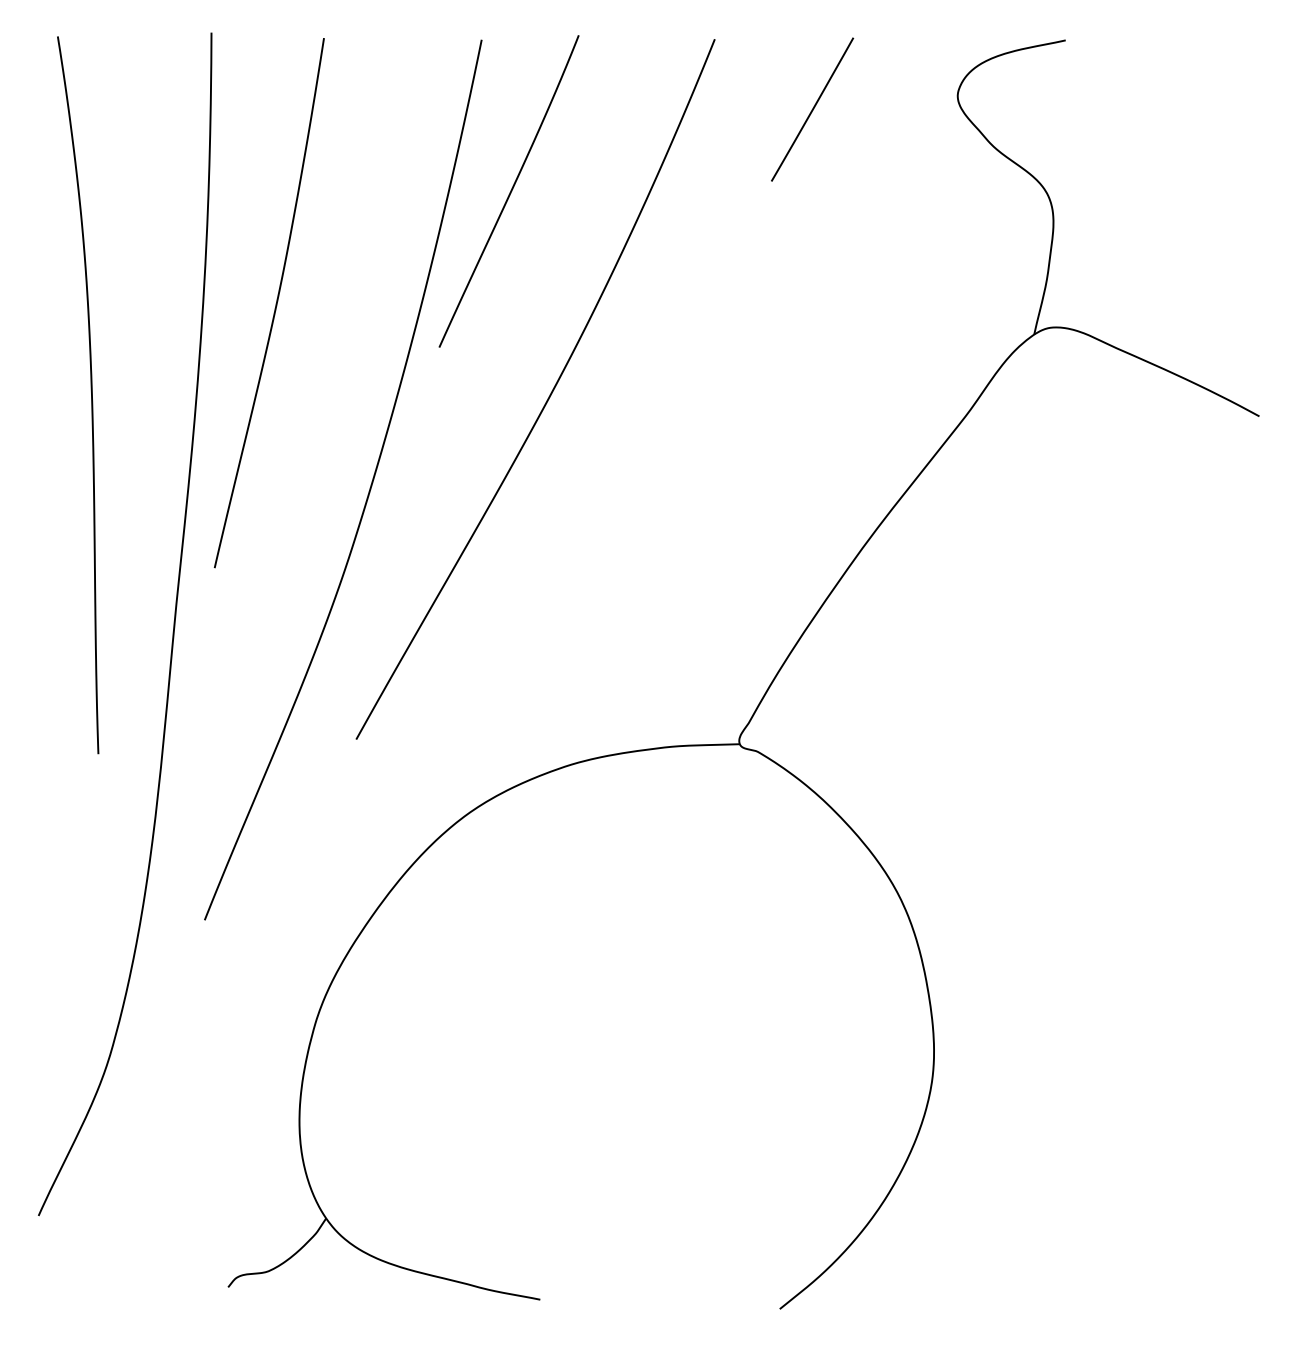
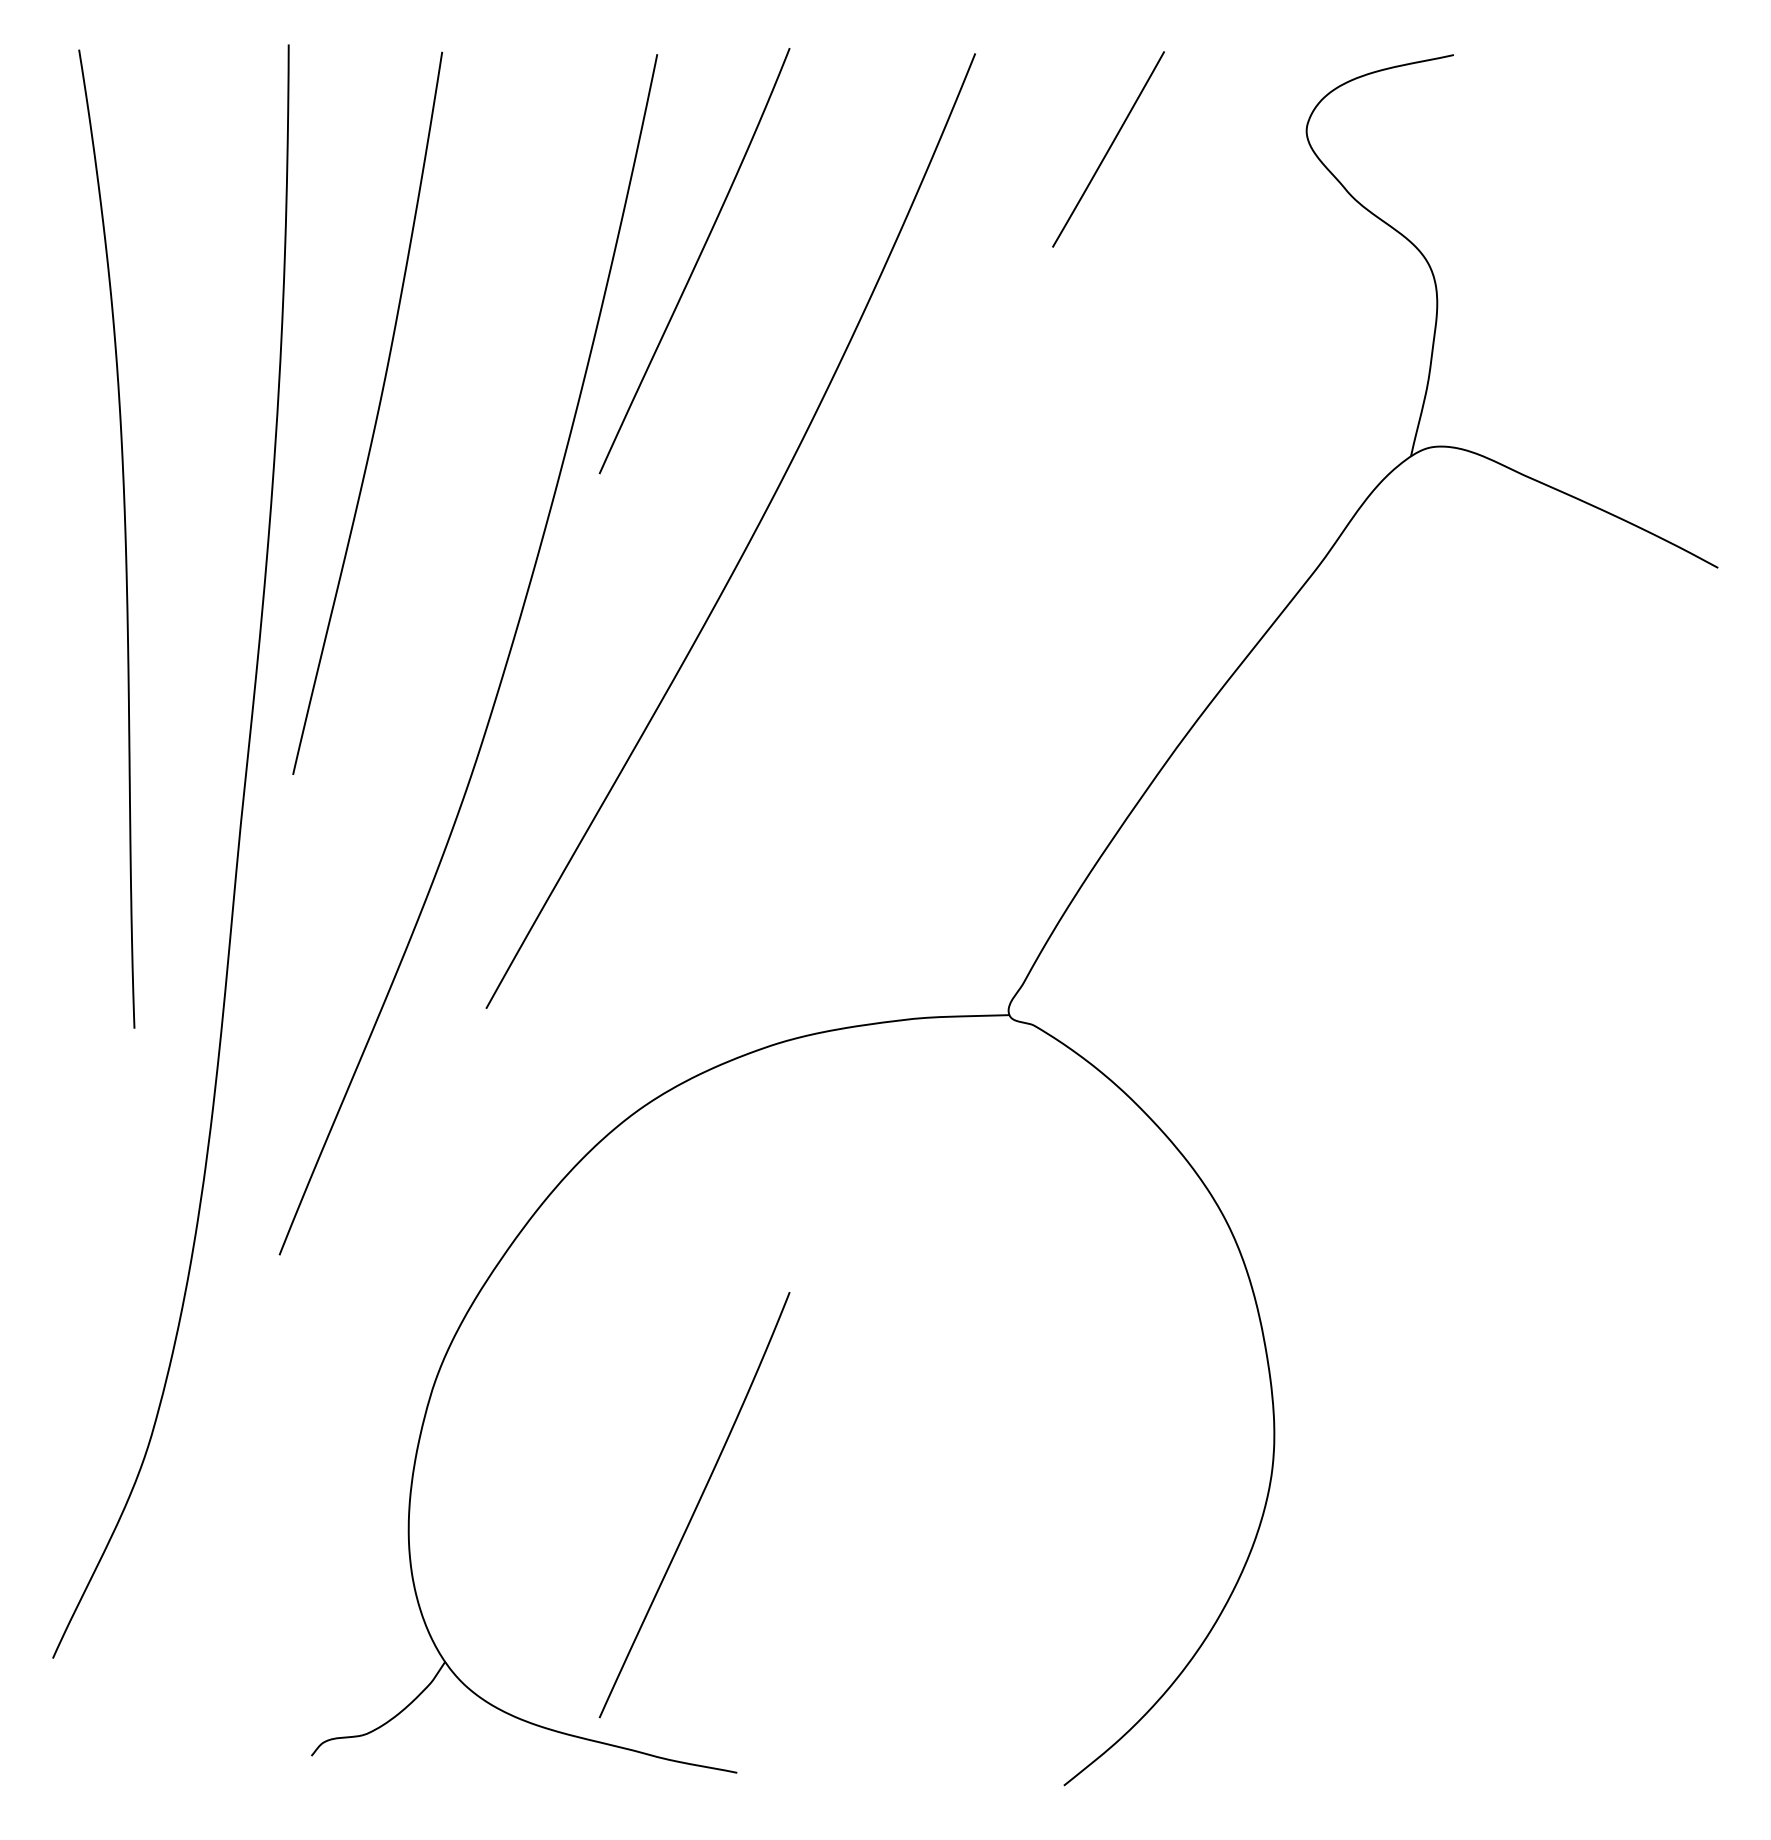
curve: (509, 1104) -> (695, 1506), added

